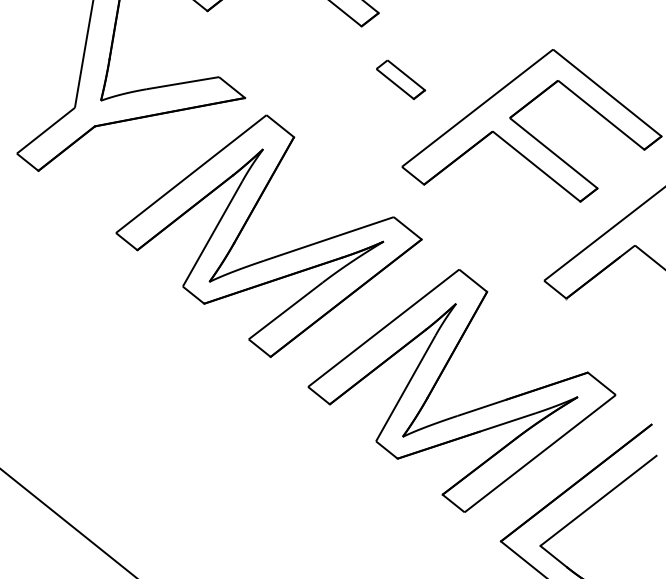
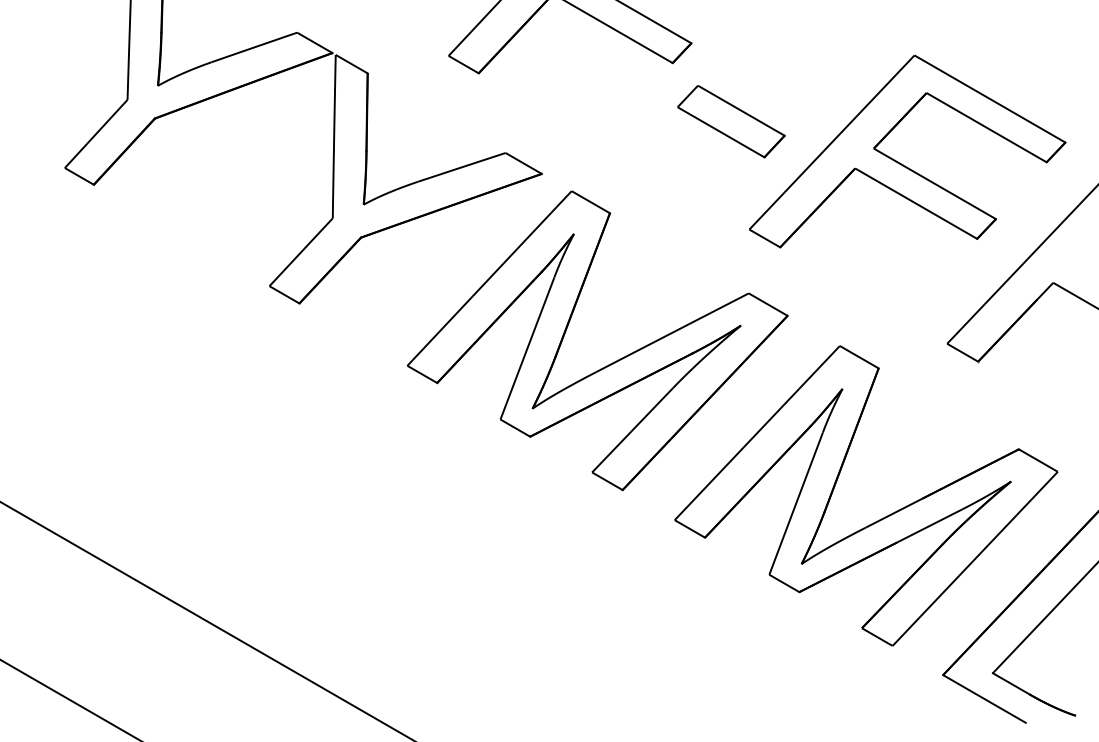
part: (400, 79) -> (731, 121), size x1.67

